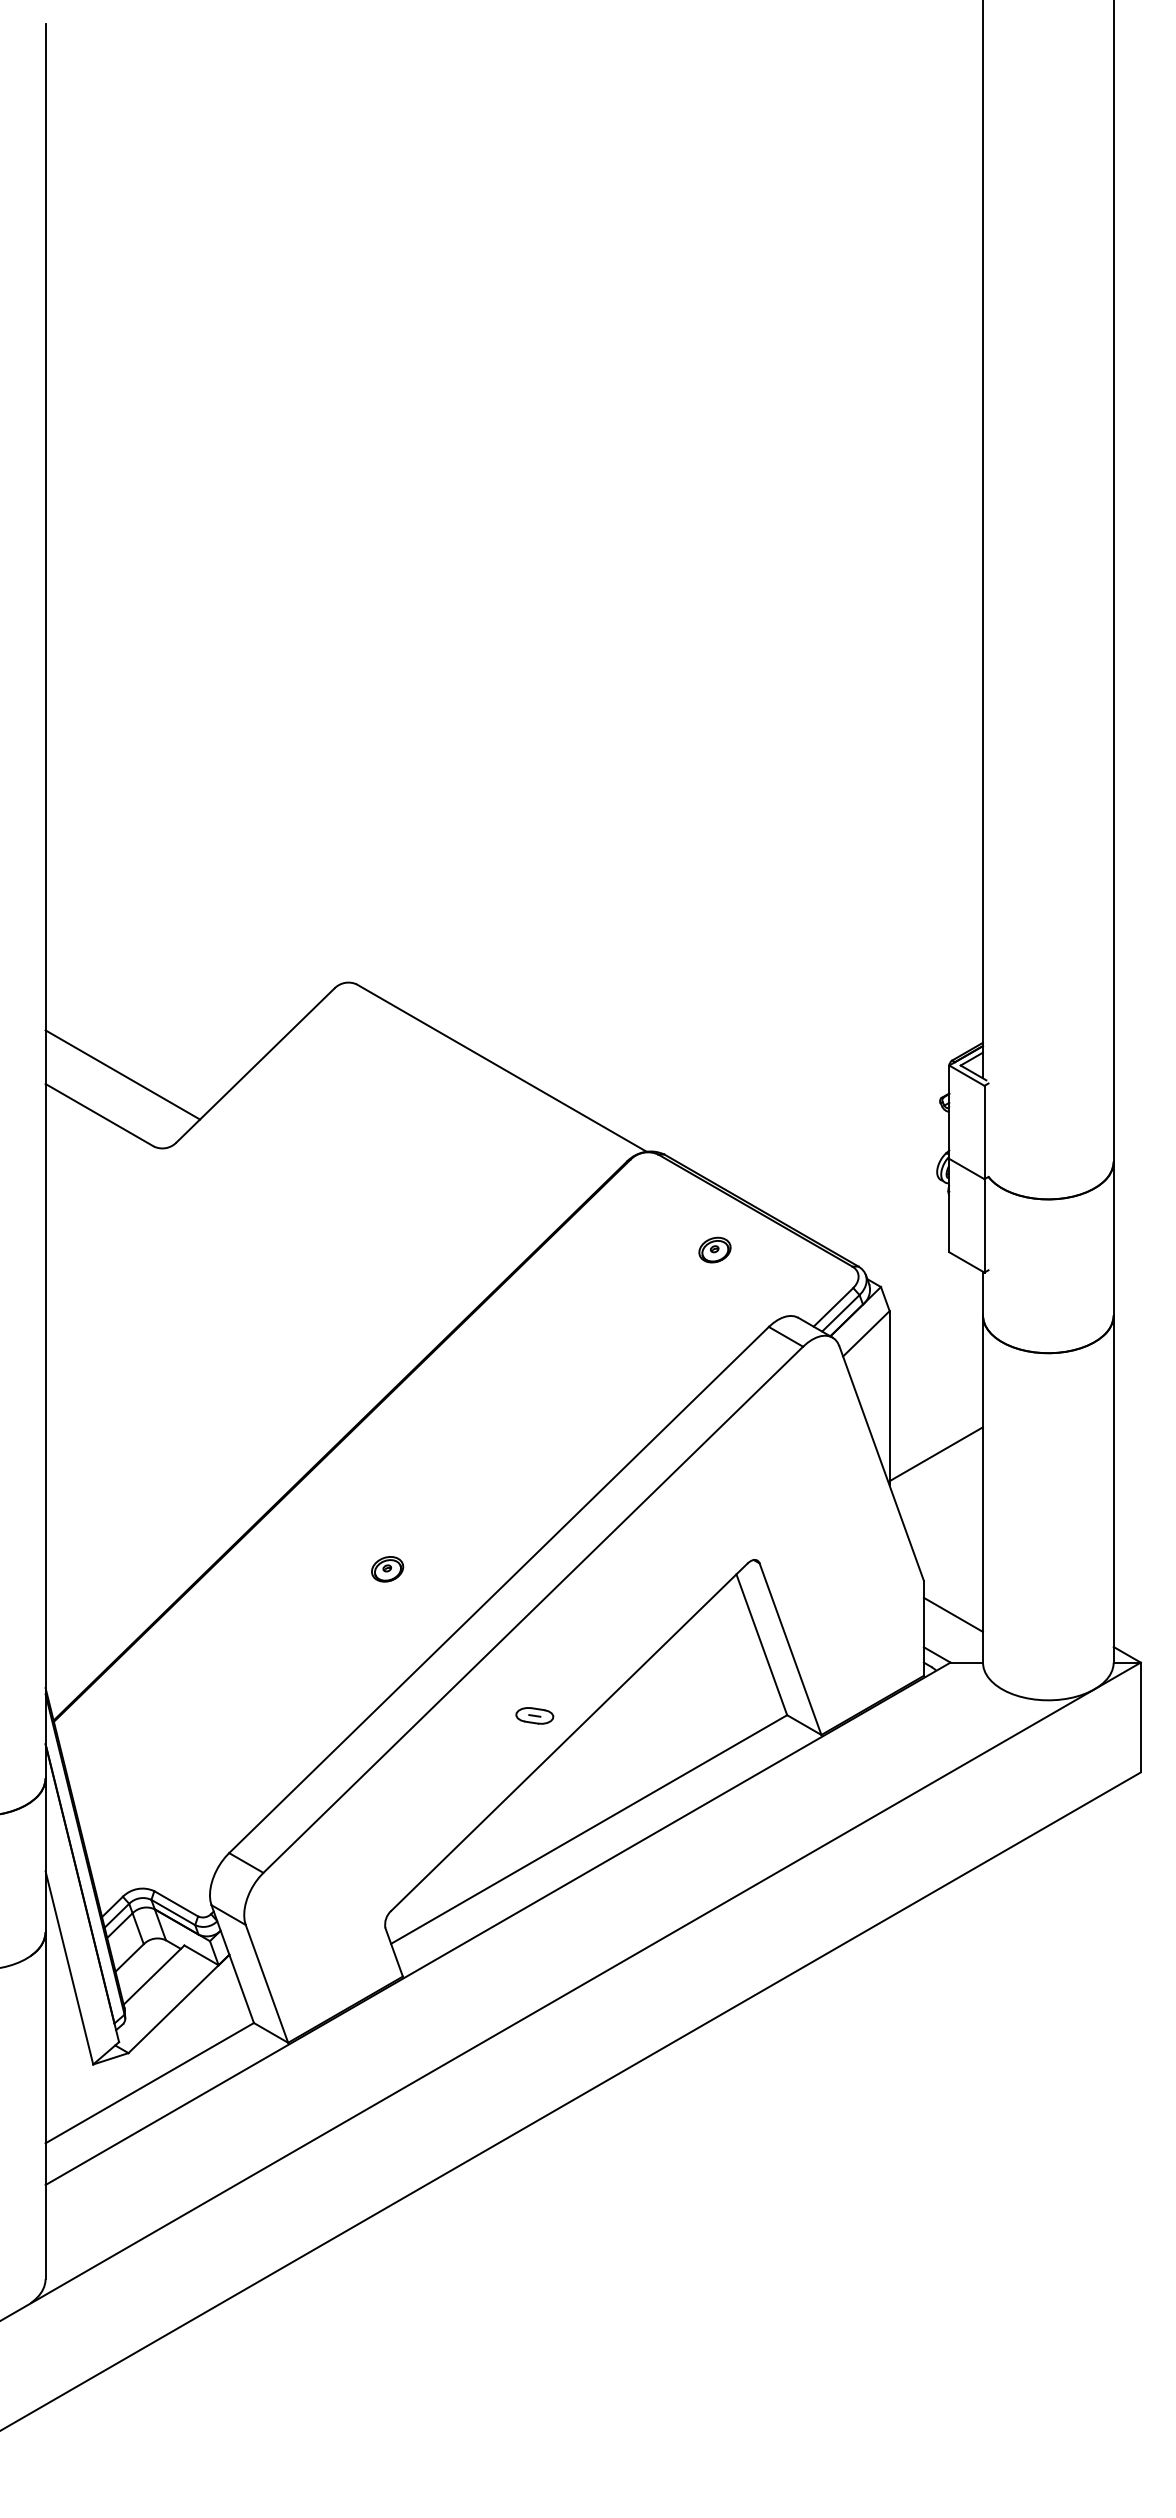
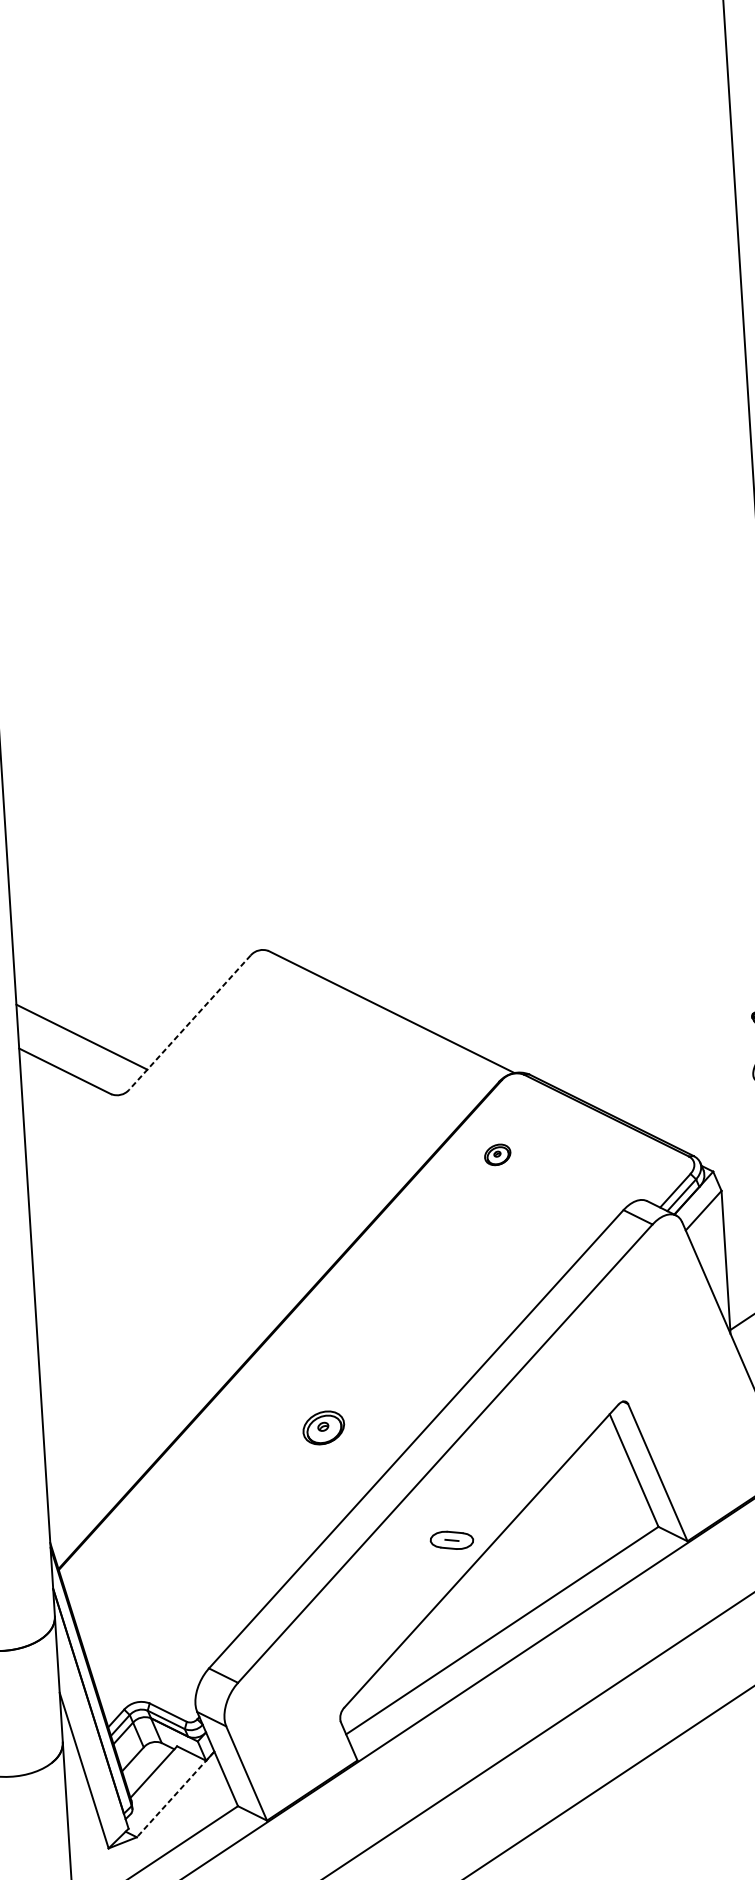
line: (255, 1065) -> (189, 1022), solid -> dashed
part: (714, 1249) -> (497, 1154), moved
part: (387, 1569) -> (323, 1428), size x1.6
part: (534, 1715) -> (451, 1540), size x1.4
line: (178, 2004) -> (175, 1794), solid -> dashed

